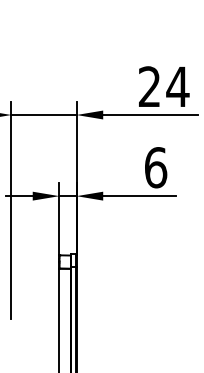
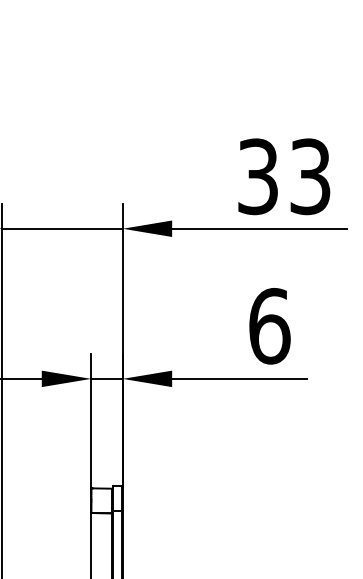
text: (164, 86) -> (285, 176), 24 -> 33

